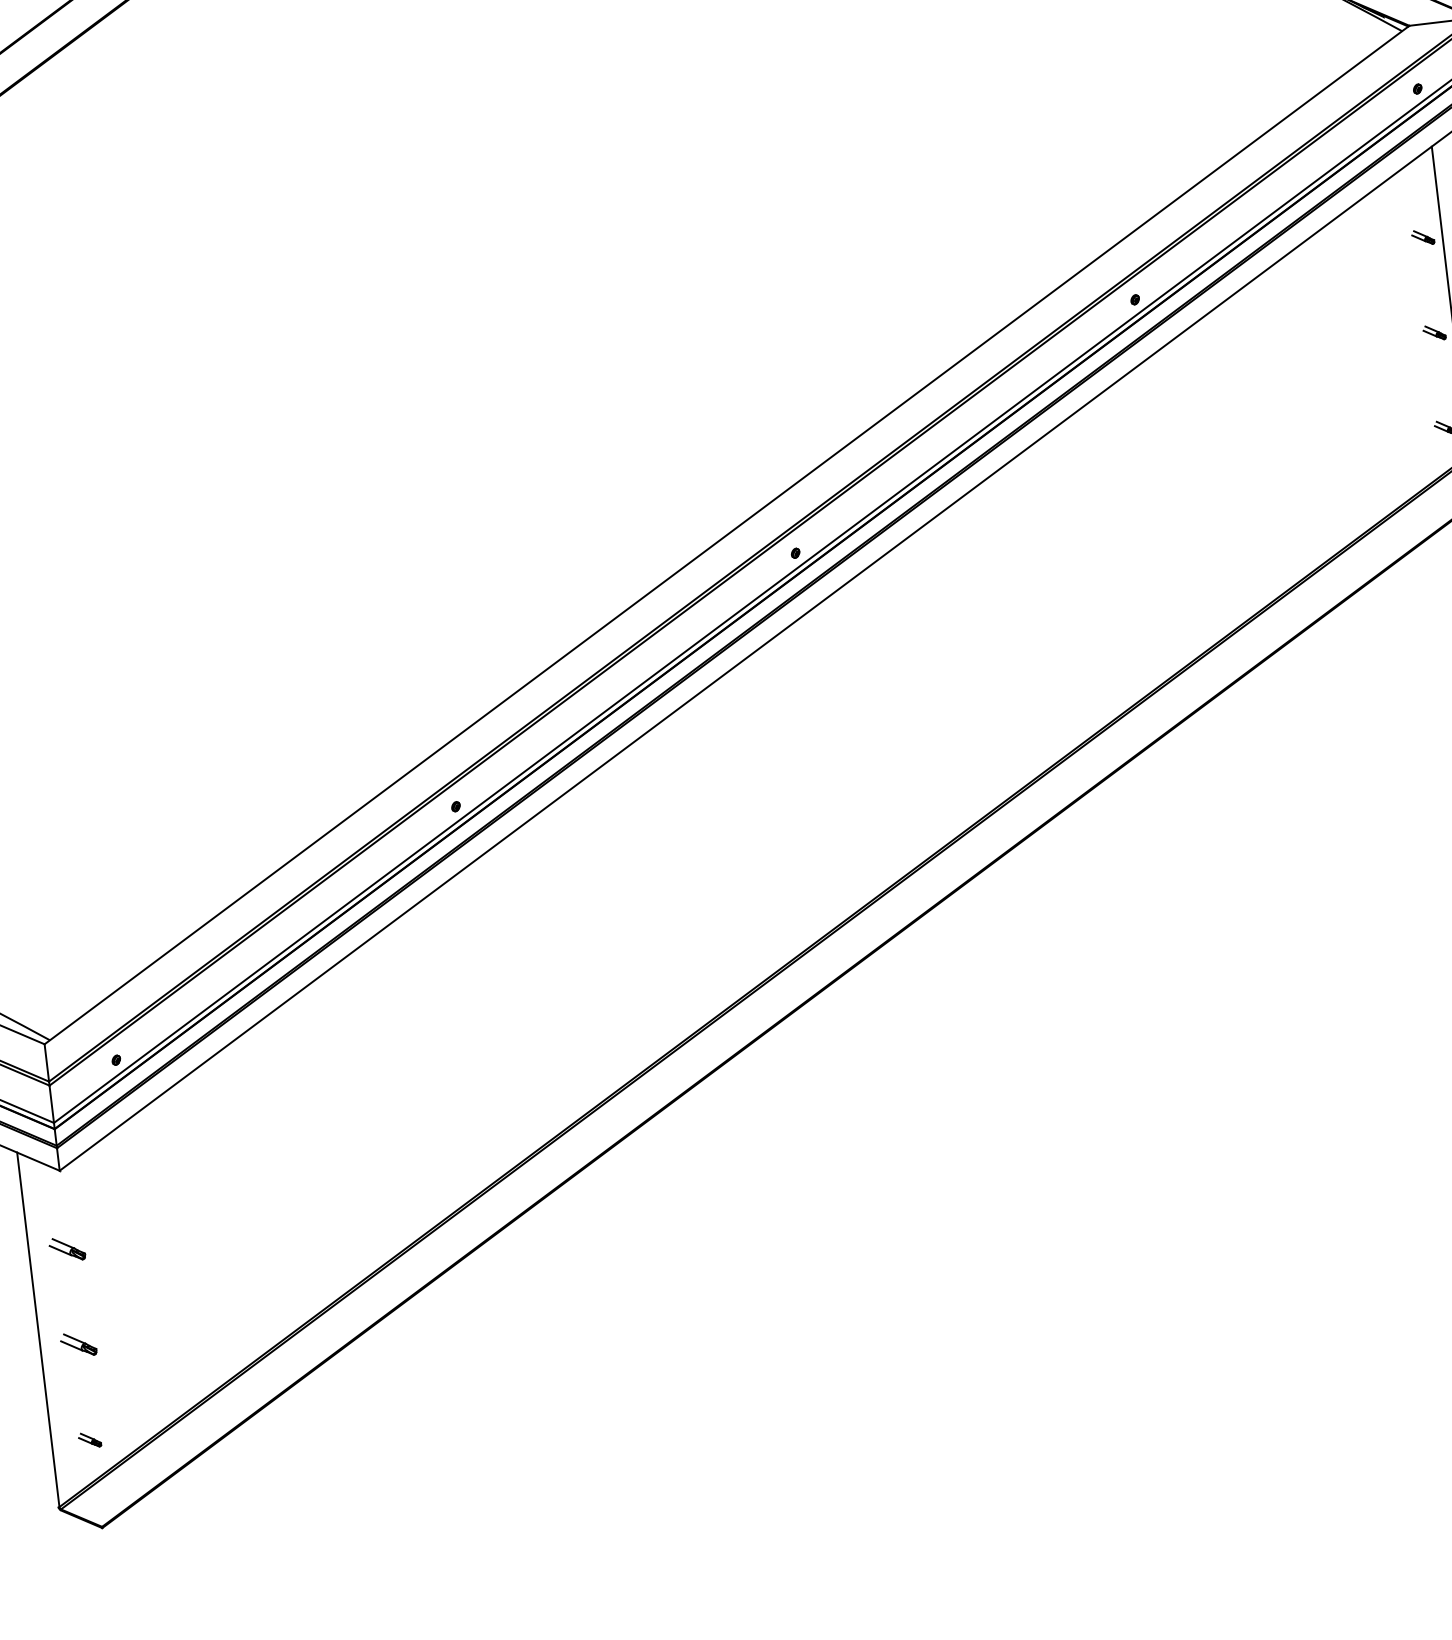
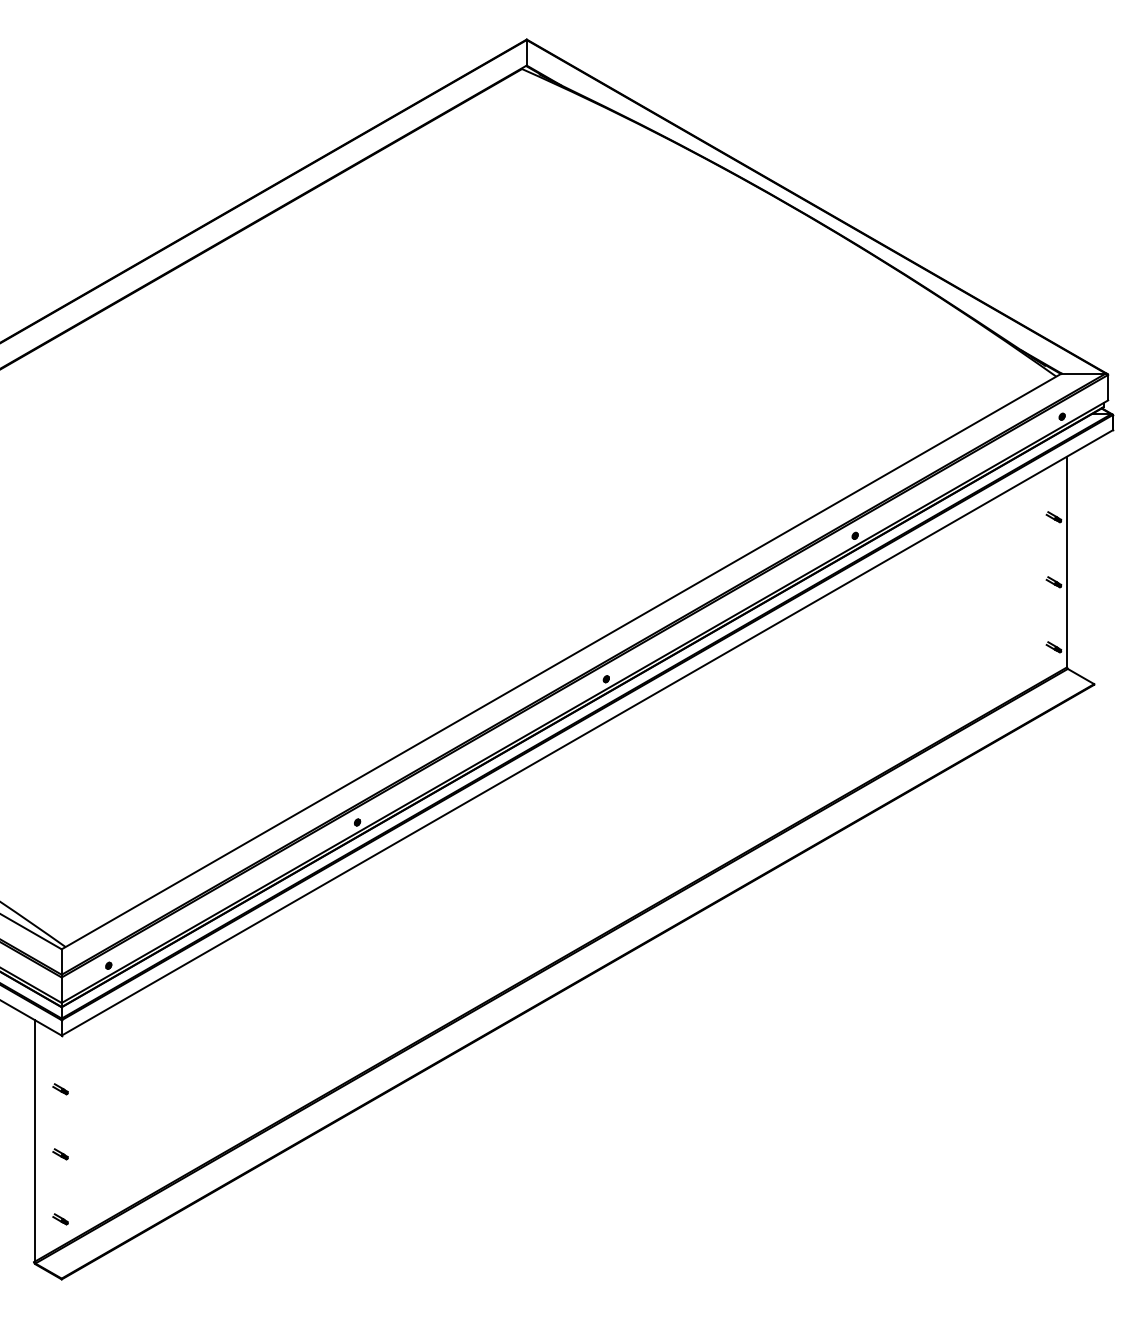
part: (67, 1249) -> (60, 1089), size x0.62
part: (78, 1345) -> (60, 1154), size x0.62

